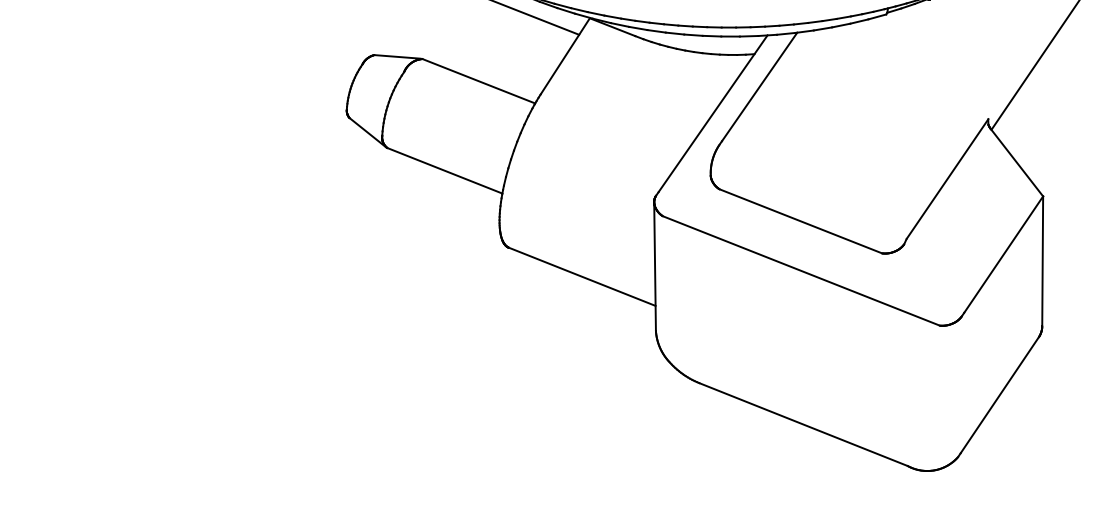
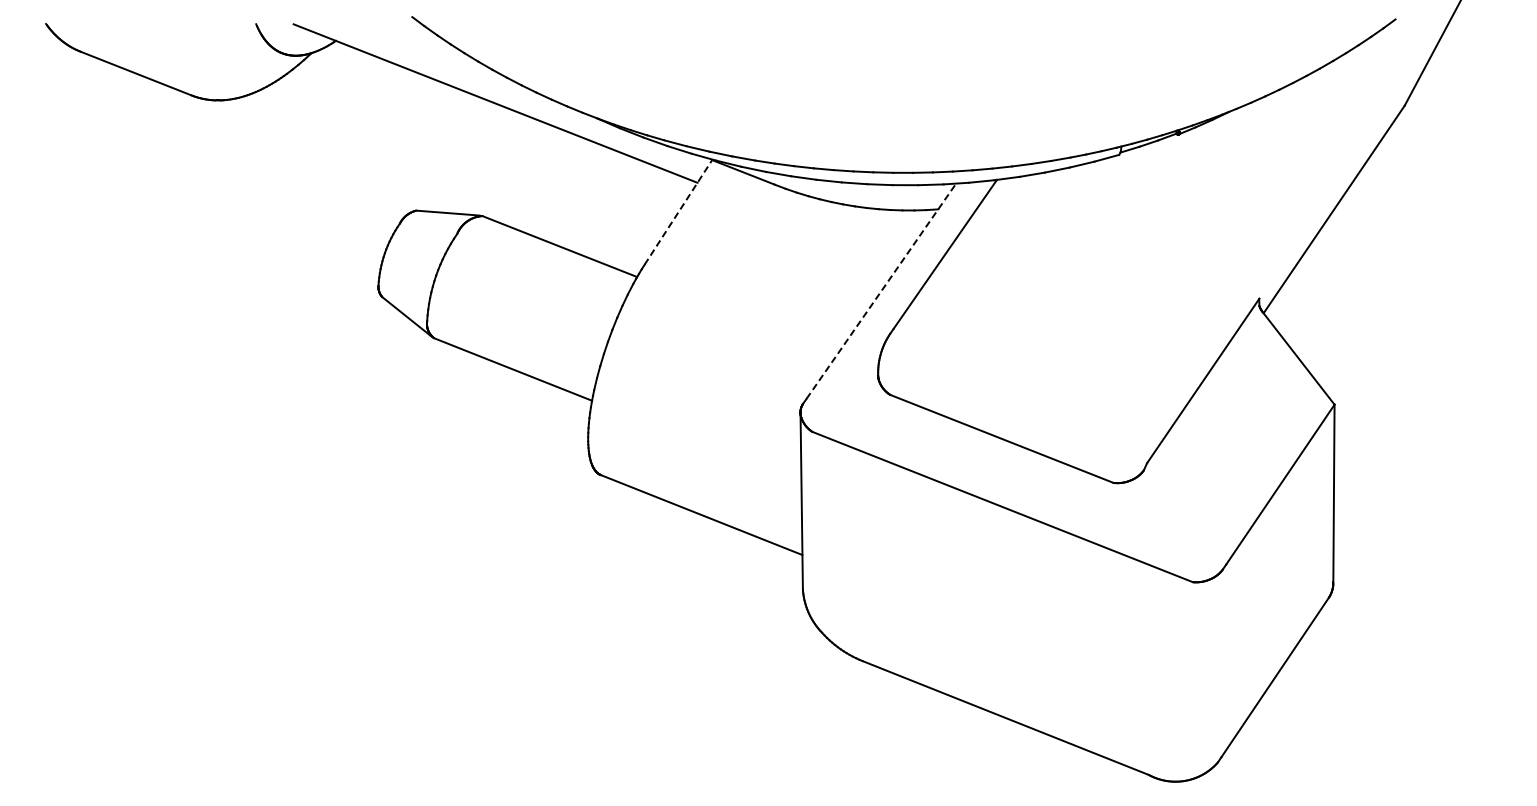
line: (565, 56) -> (678, 212), solid -> dashed
line: (713, 113) -> (881, 290), solid -> dashed

